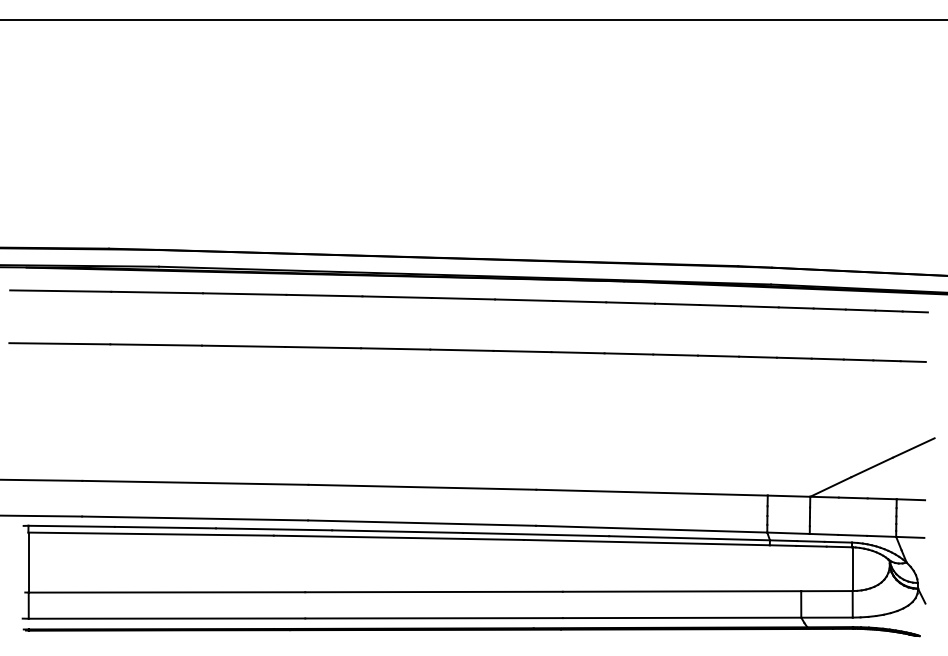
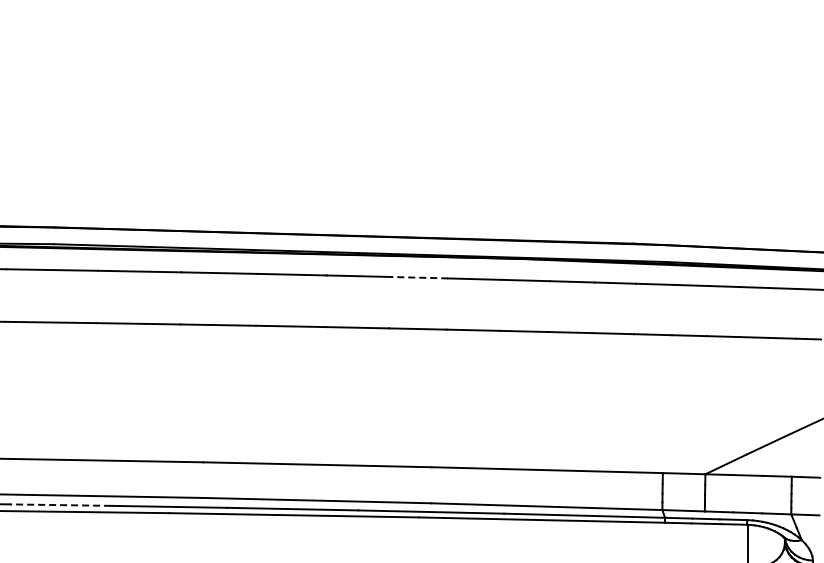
line: (523, 300) -> (418, 277), solid -> dashed
line: (165, 527) -> (60, 504), solid -> dashed

